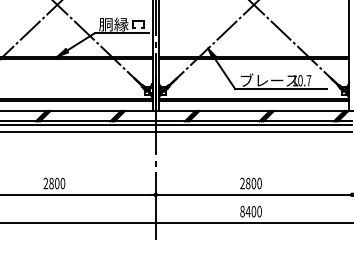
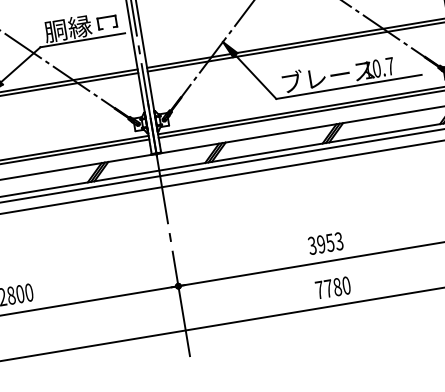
text: (250, 183) -> (324, 243), 2800 -> 3953
text: (248, 211) -> (329, 288), 8400 -> 7780

